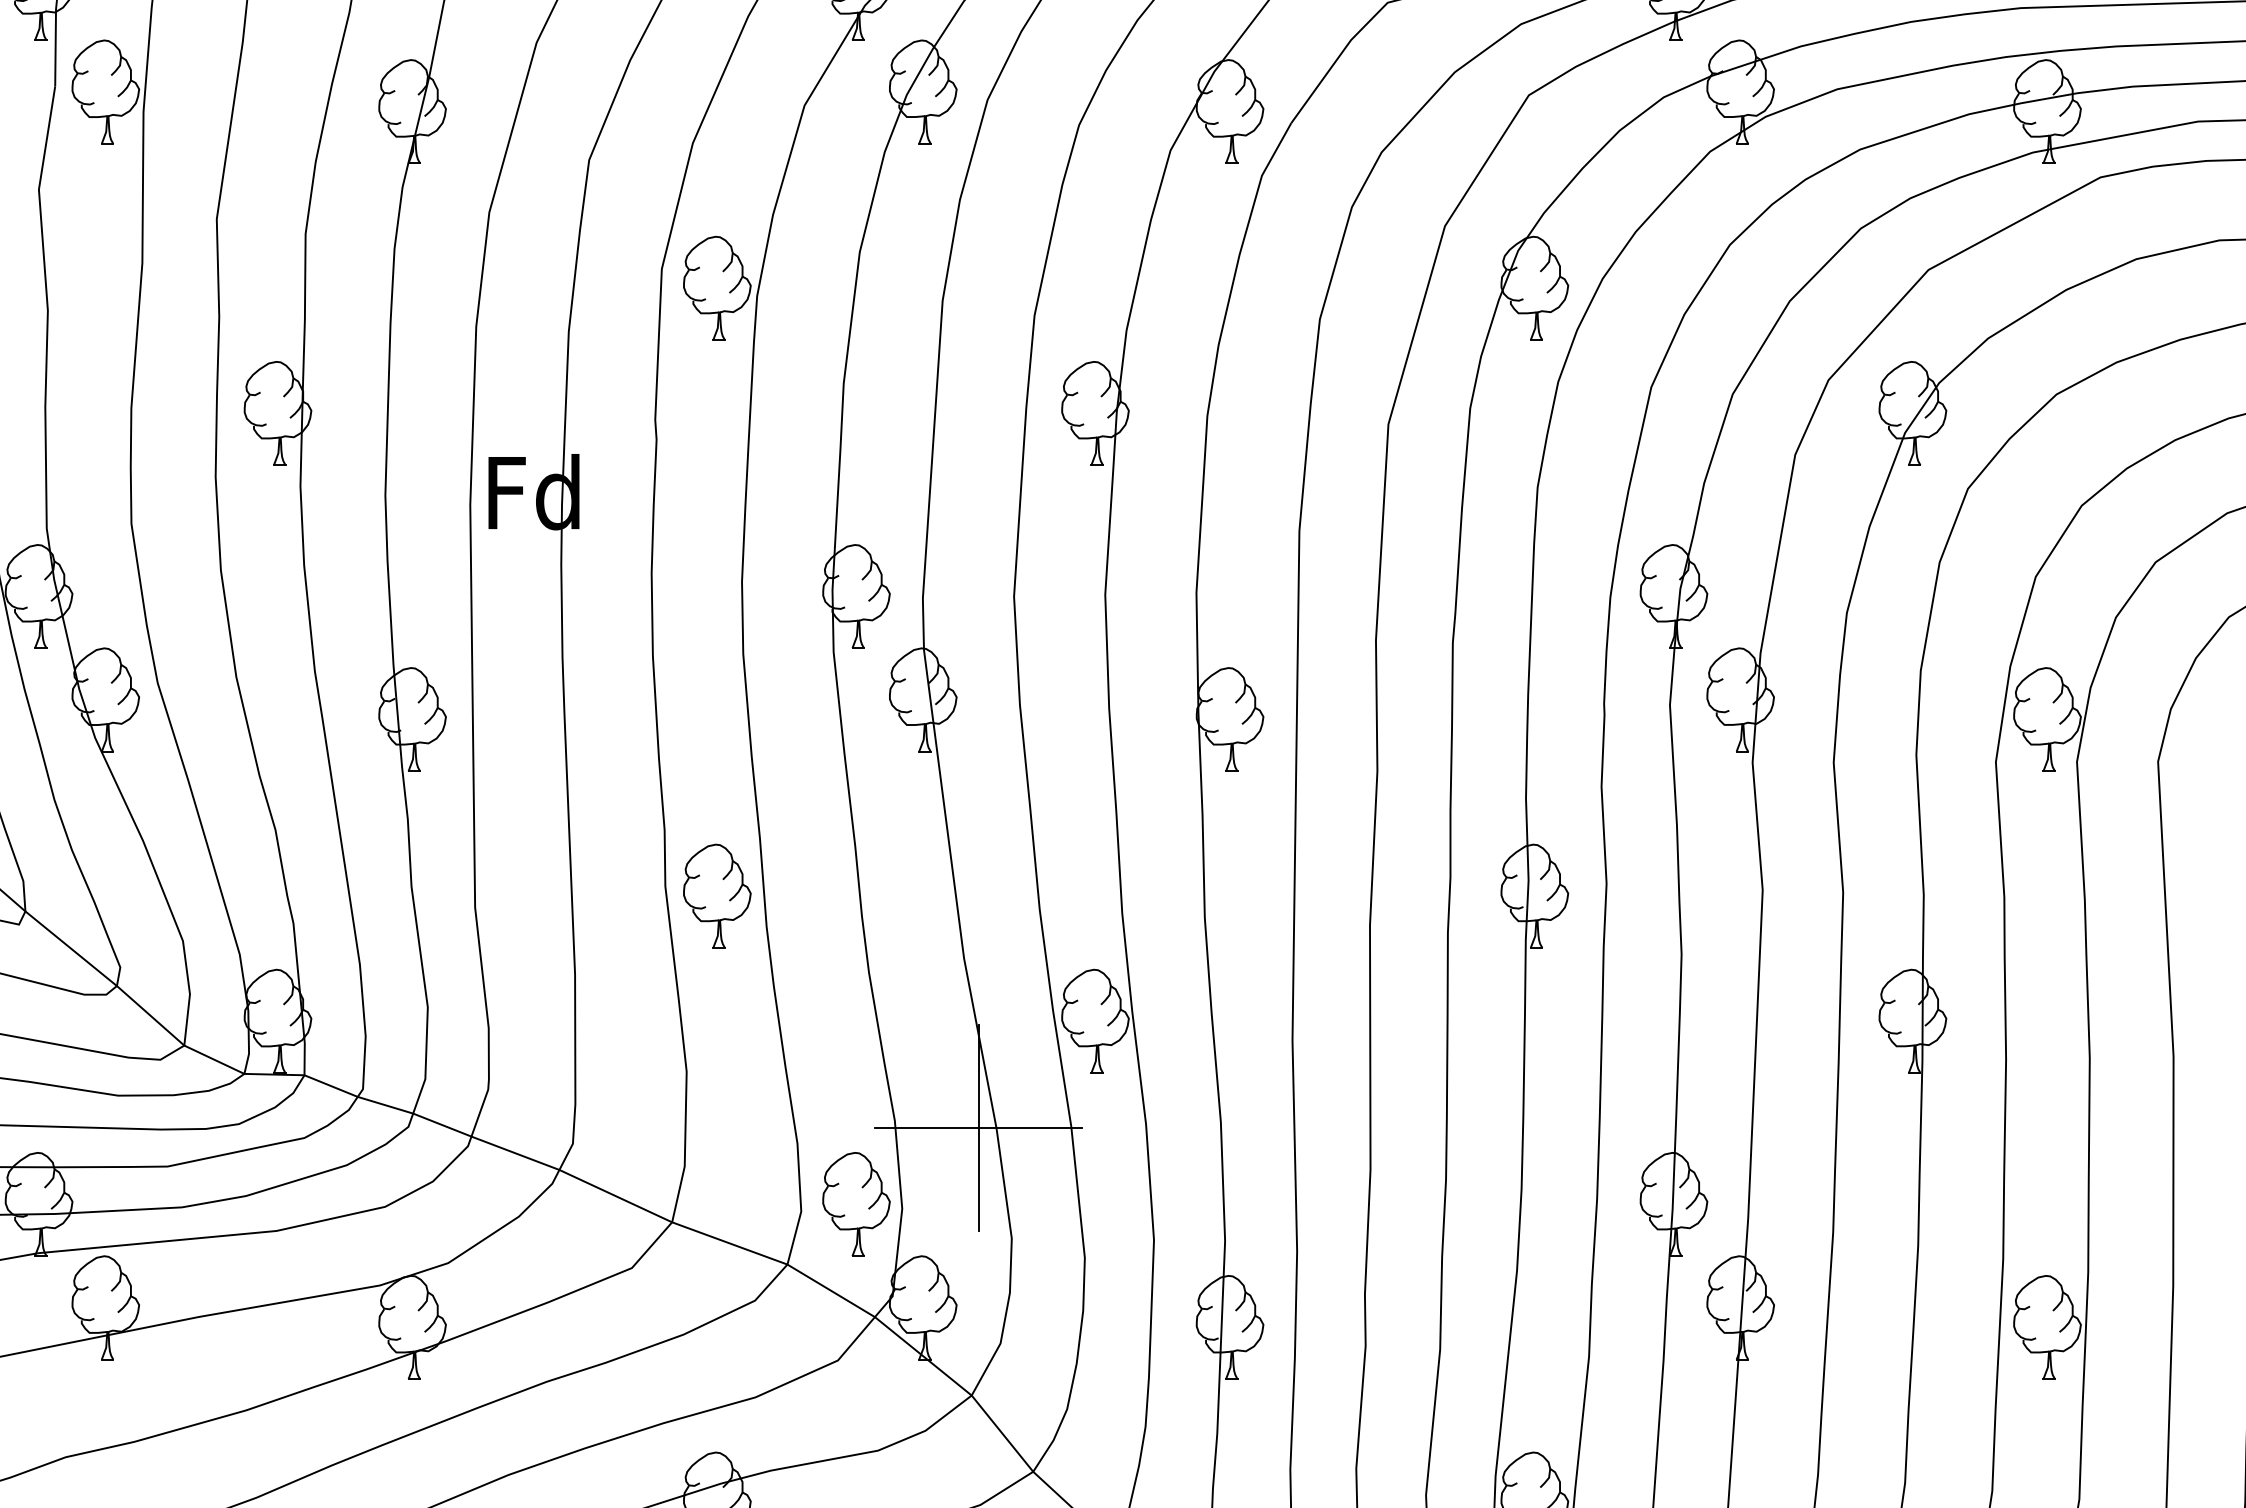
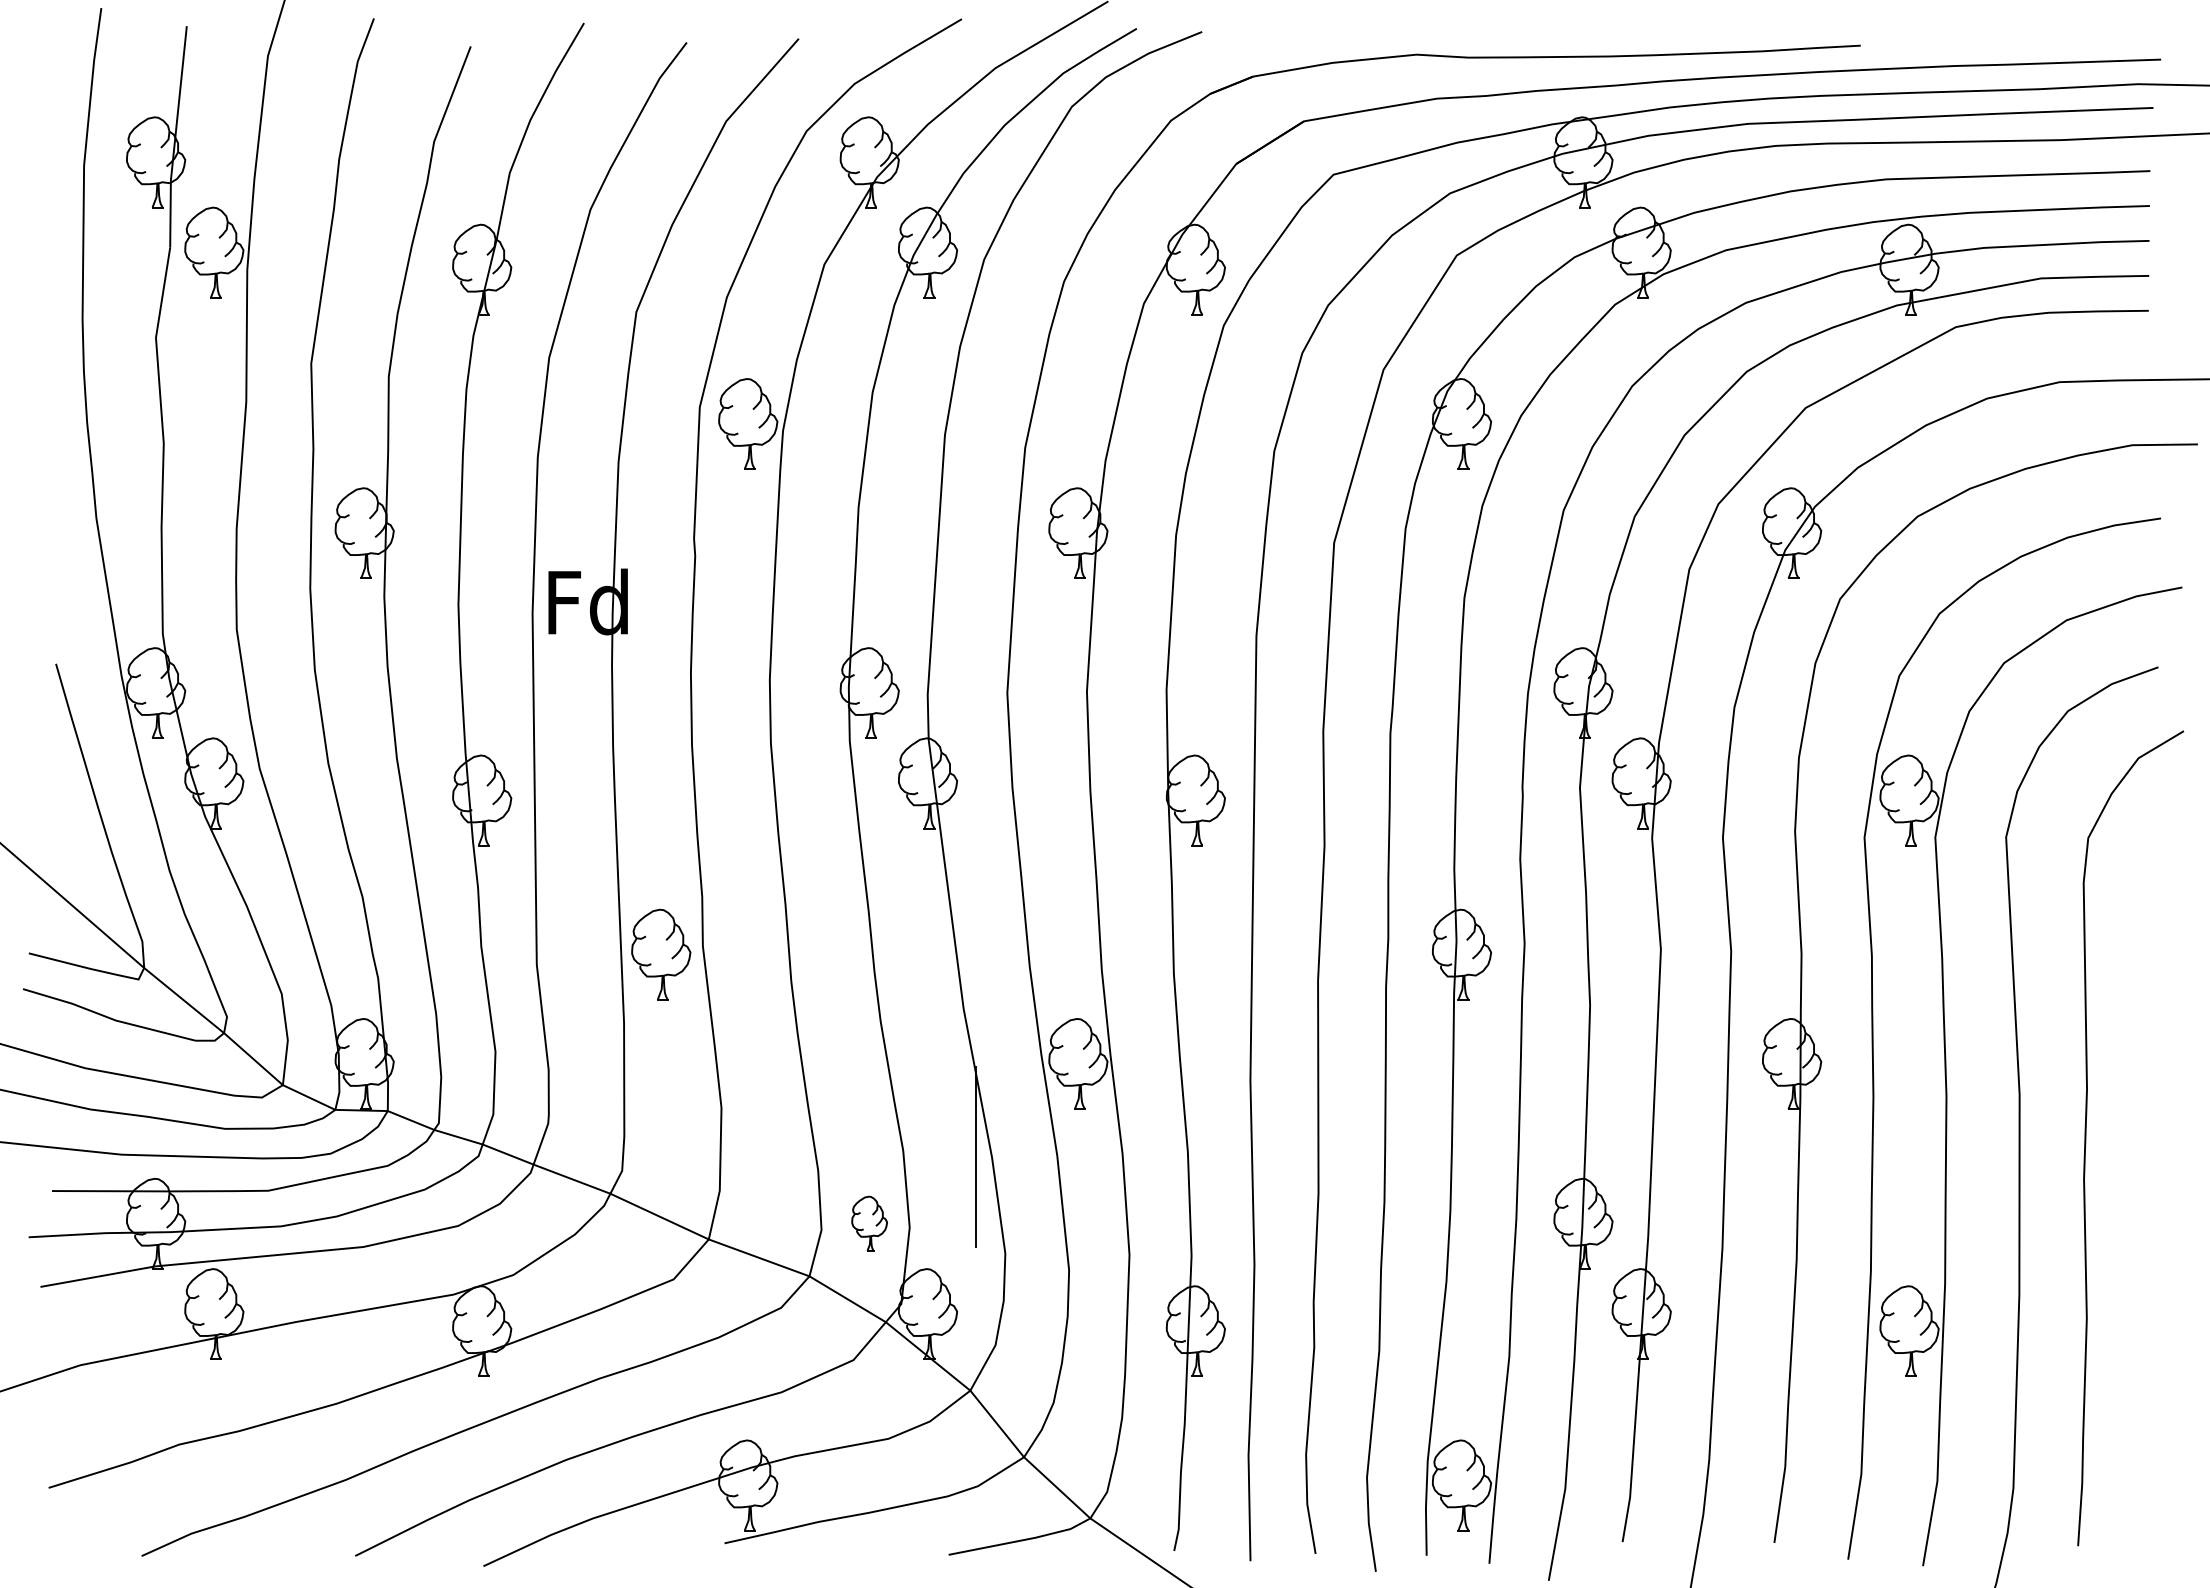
part: (717, 895) -> (661, 954), moved
line: (978, 1128) -> (976, 1157), removed
part: (856, 1204) -> (869, 1223), size x0.6

